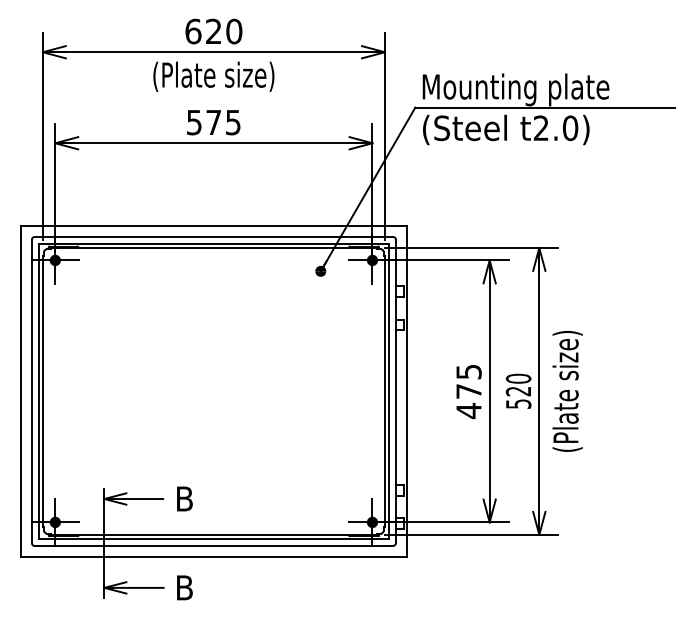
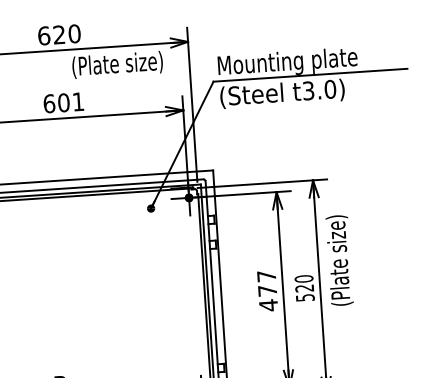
text: (213, 76) -> (117, 64), moved
text: (213, 122) -> (63, 102), 575 -> 601
text: (541, 128) -> (308, 91), t2.0) -> t3.0)
text: (468, 371) -> (266, 276), 475 -> 477
text: (567, 390) -> (339, 259), moved

